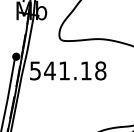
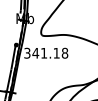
text: (35, 69) -> (27, 52), 541.18 -> 341.18

